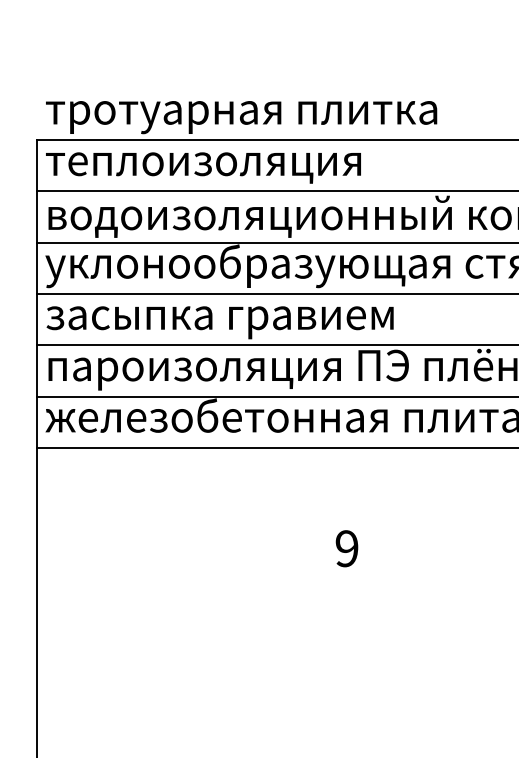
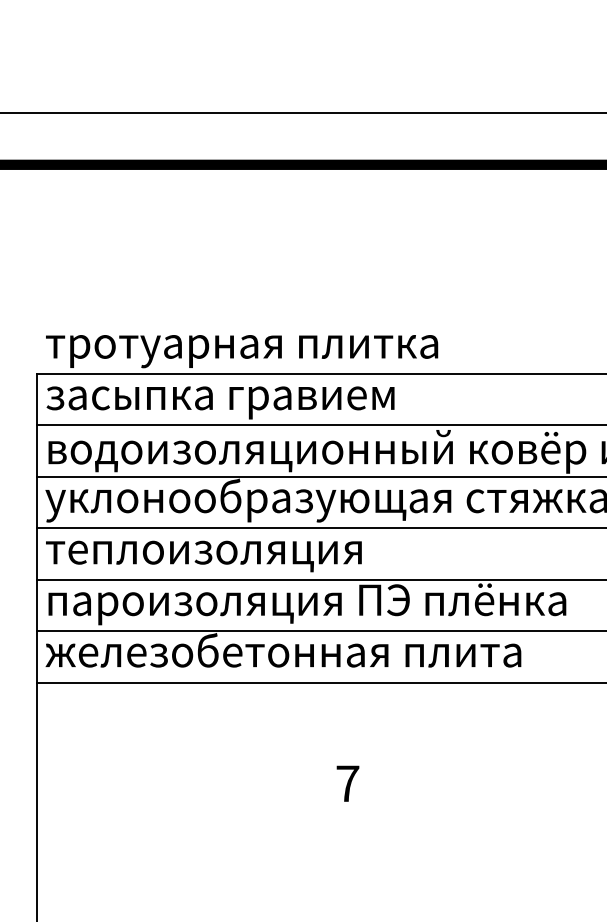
text: (220, 168) -> (220, 402), теплоизоляция -> засыпка гравием
text: (220, 321) -> (220, 556), засыпка гравием -> теплоизоляция
text: (346, 548) -> (347, 783), 9 -> 7

